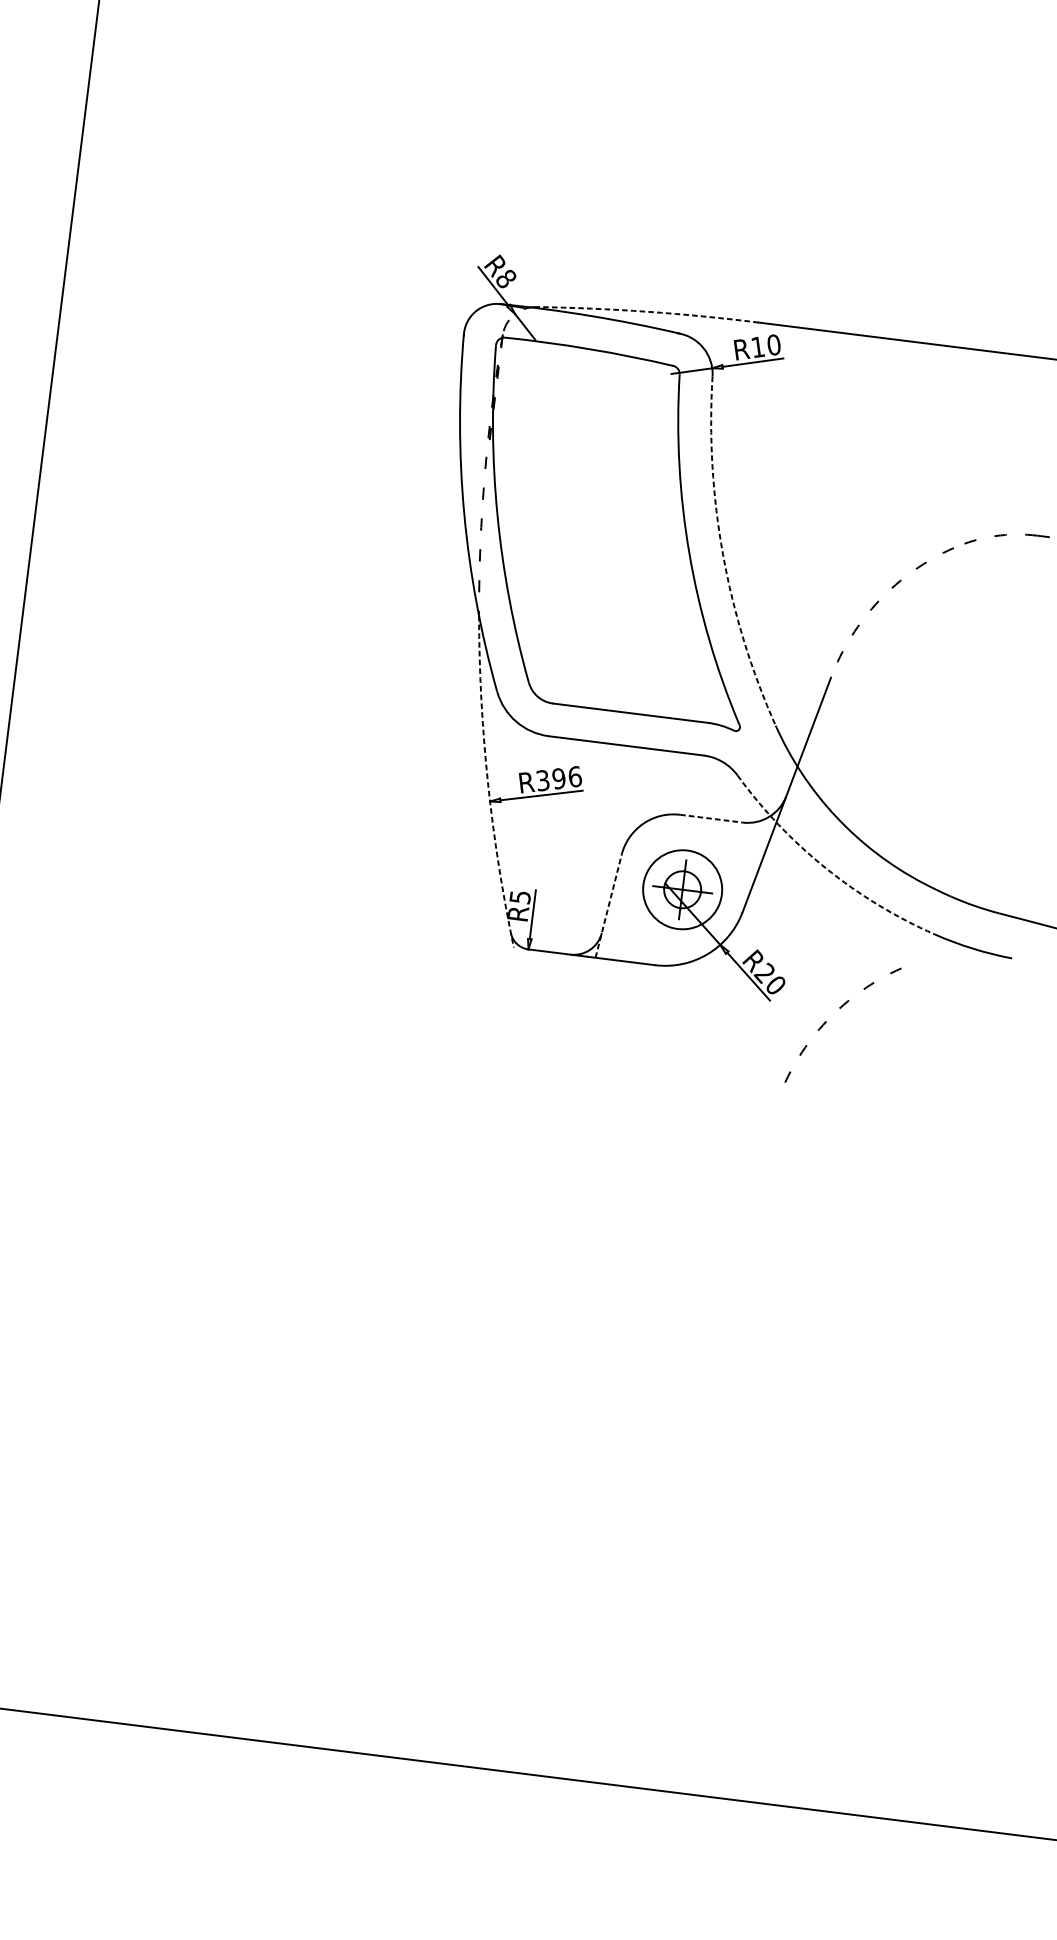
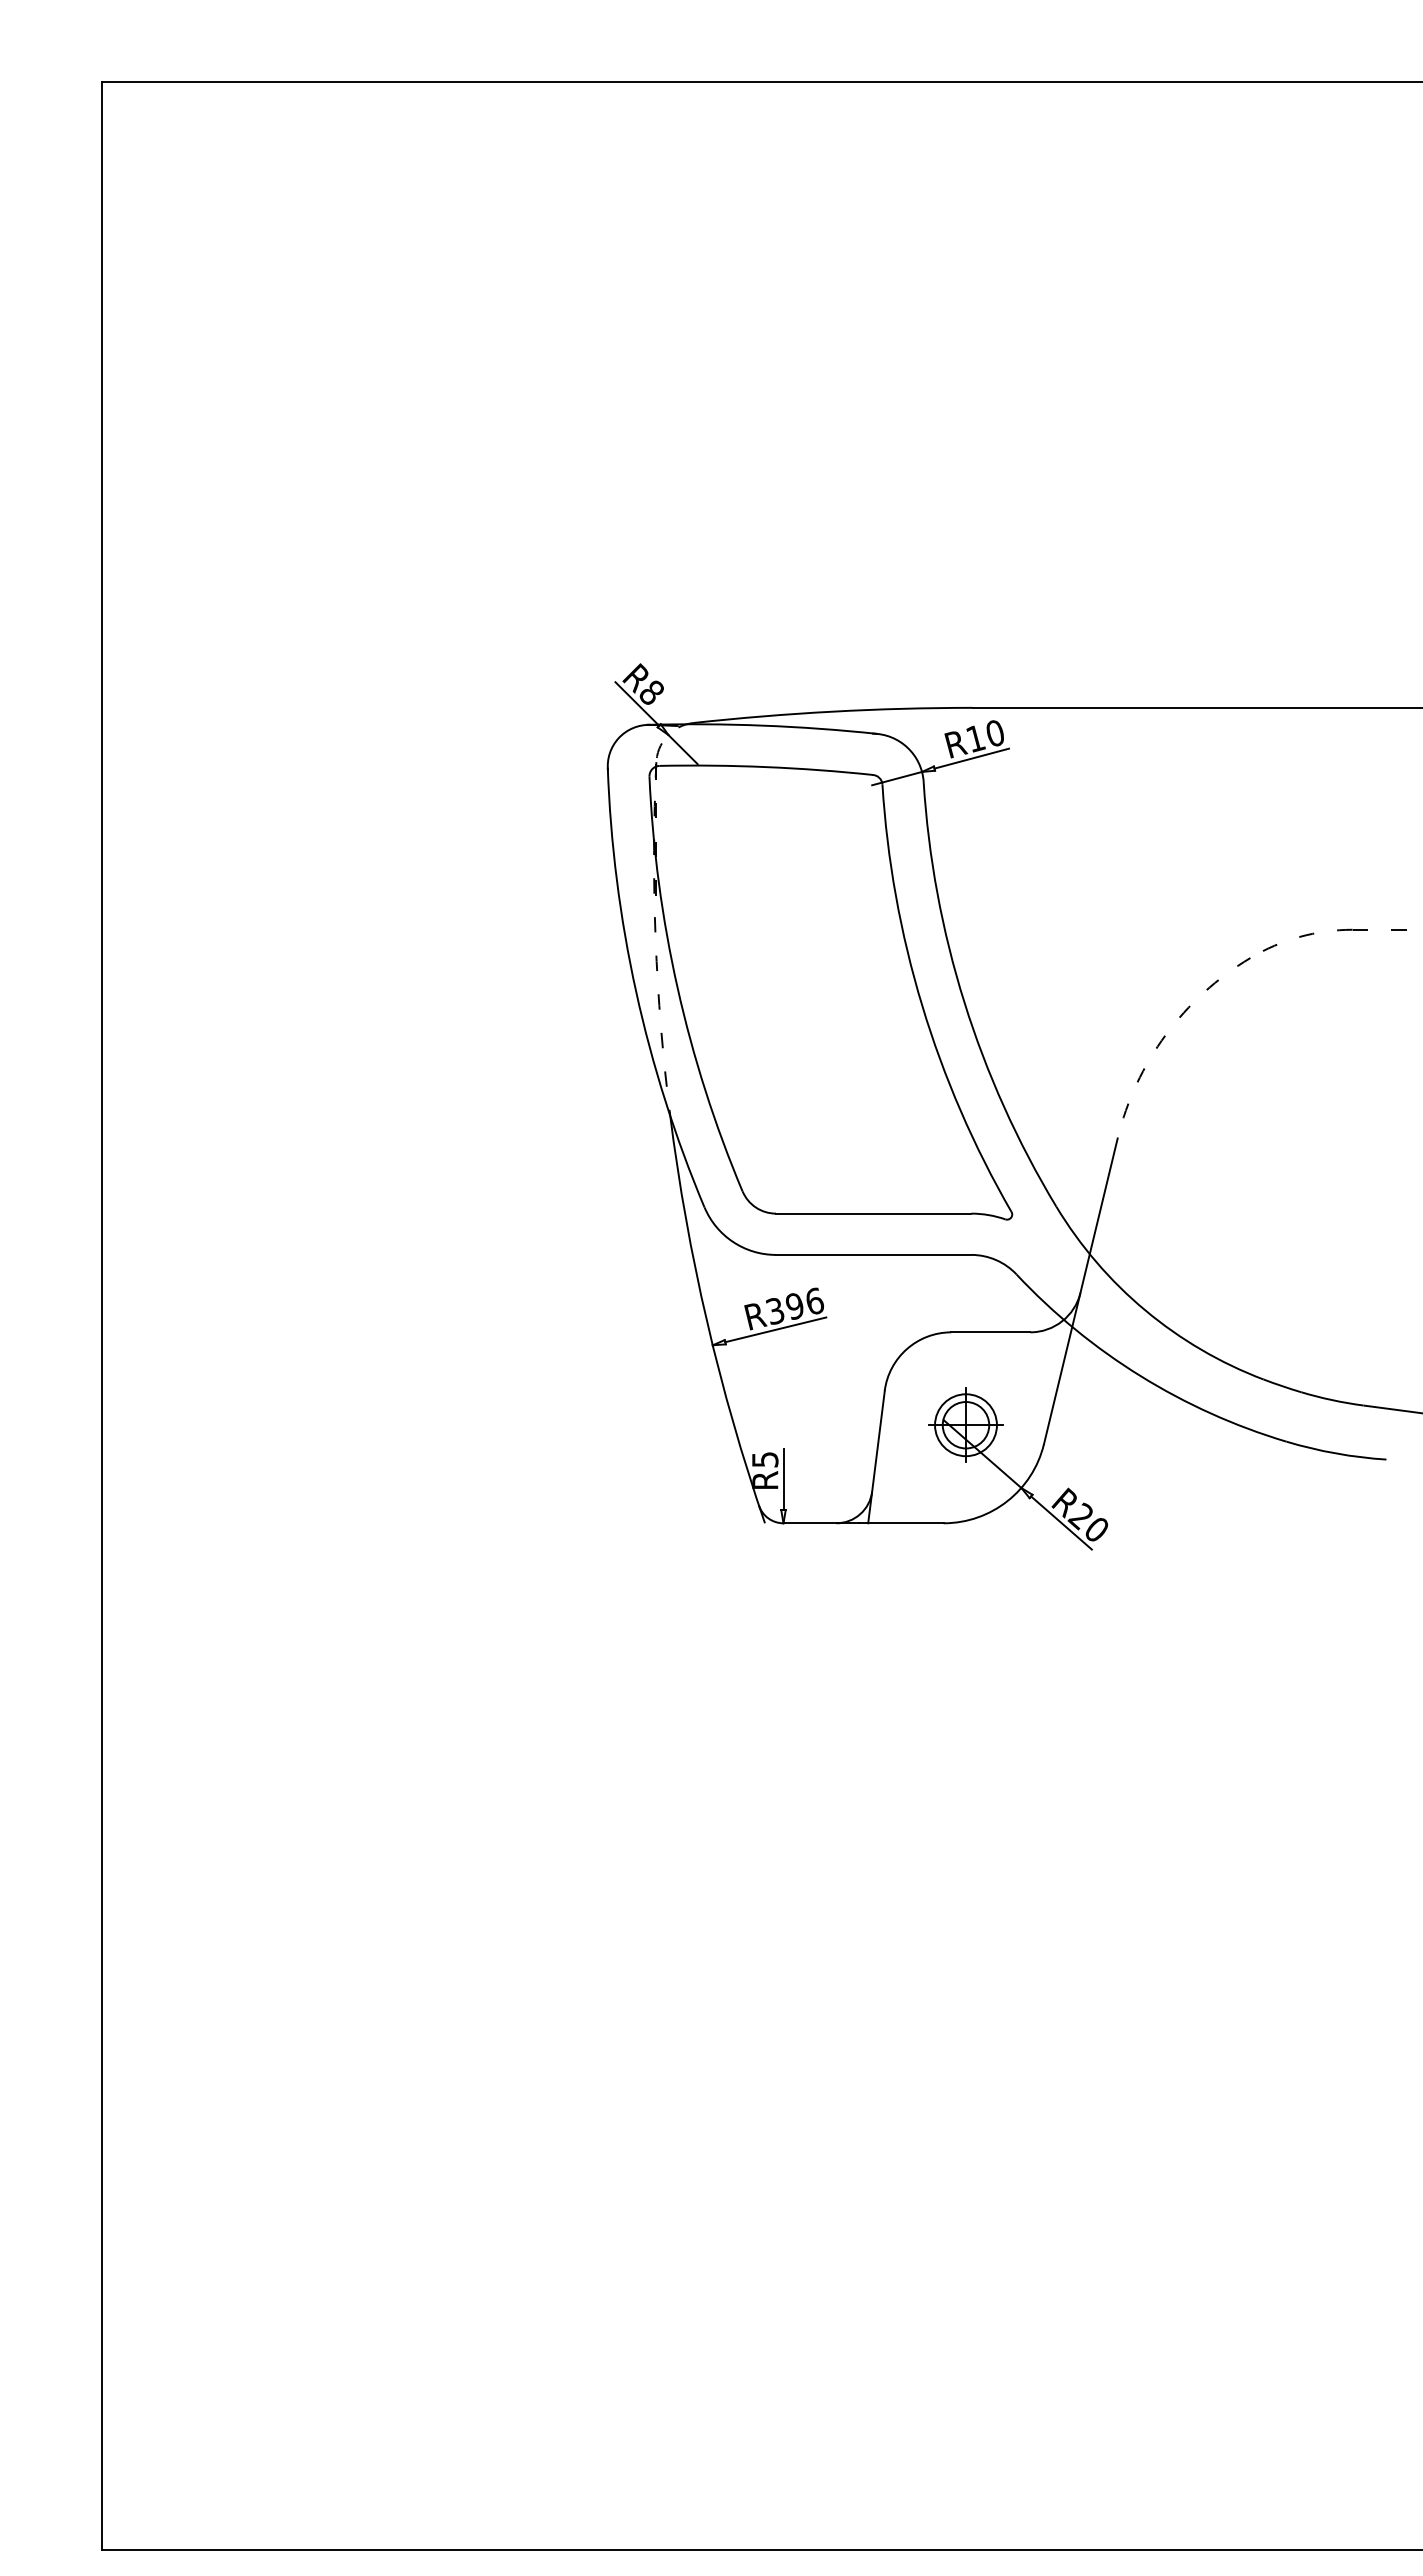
arc: (647, 311) -> (832, 711), dashed -> solid
arc: (723, 555) -> (964, 1002), dashed -> solid
arc: (488, 782) -> (707, 1322), dashed -> solid
line: (711, 818) -> (990, 1332), dashed -> solid
arc: (825, 868) -> (1140, 1376), dashed -> solid
circle: (682, 889) -> (965, 1425), size x0.62
line: (608, 906) -> (876, 1457), dashed -> solid
arc: (841, 1008) -> (1181, 1548), removed

